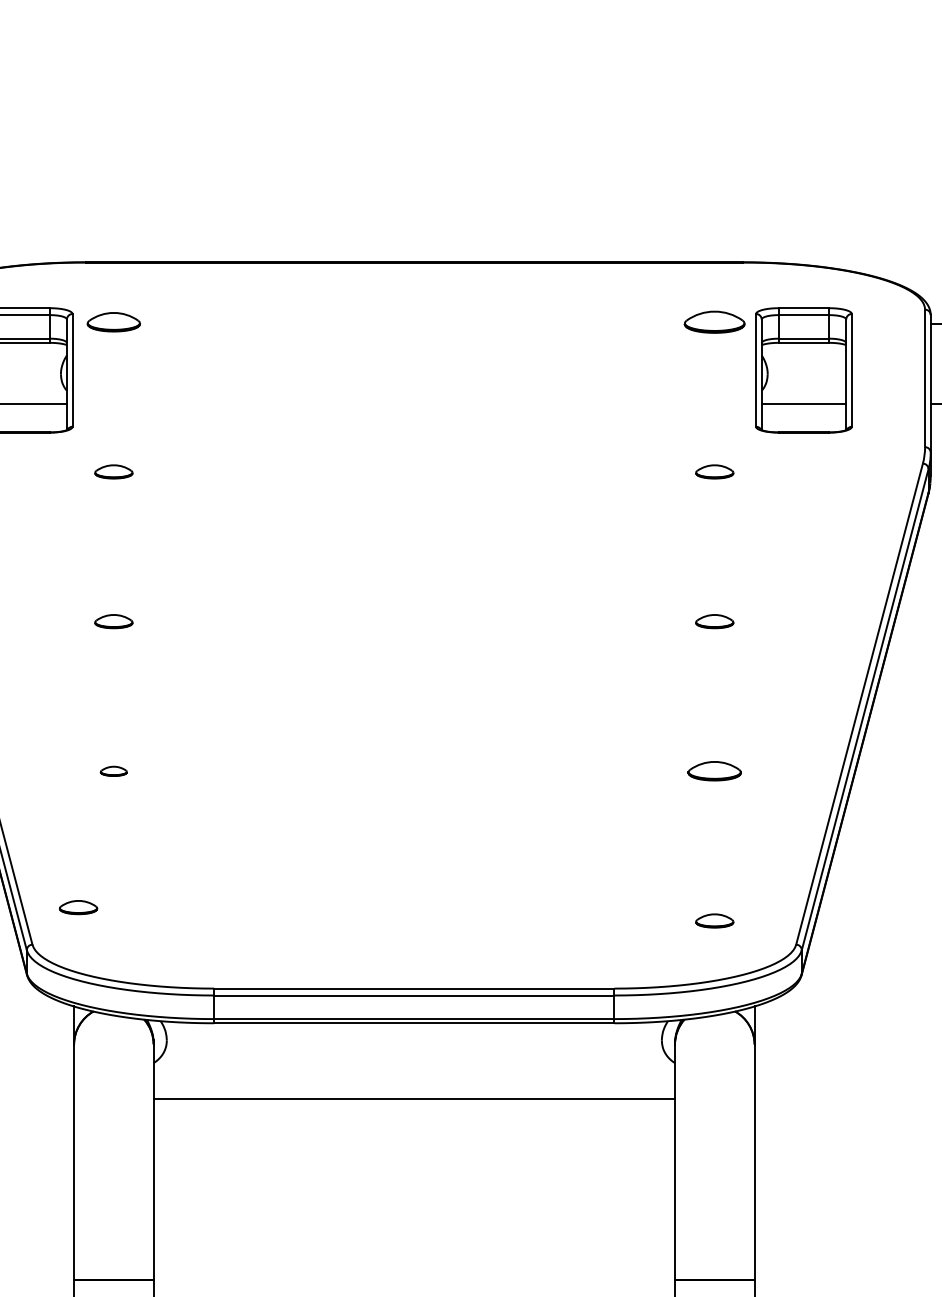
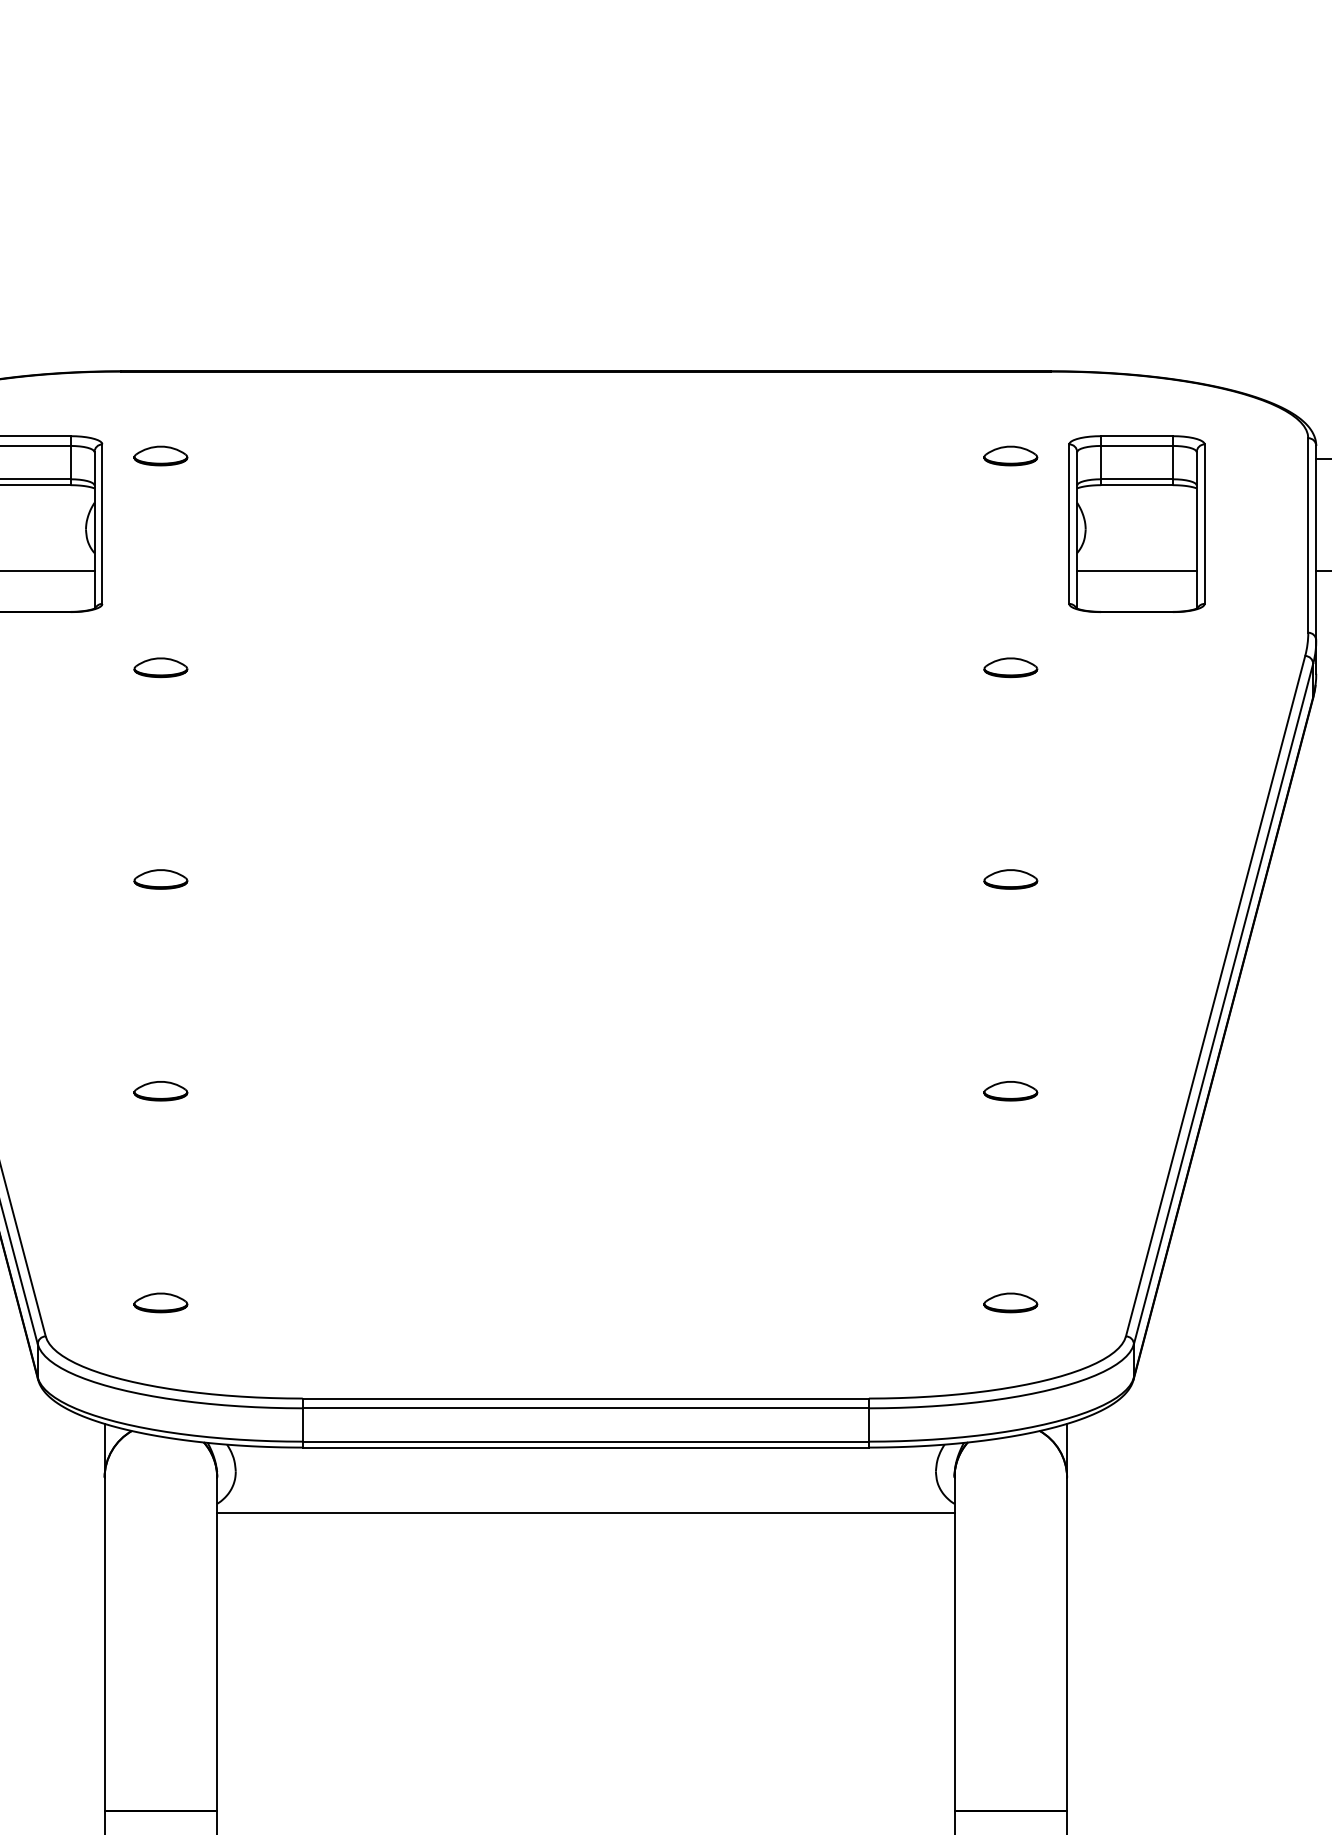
part: (113, 321) -> (160, 455), size x0.71
part: (714, 321) -> (1010, 455), size x0.62
part: (113, 771) -> (160, 1091), size x1.43
part: (714, 771) -> (1010, 1091), size x0.71
part: (78, 907) -> (160, 1302), moved
line: (414, 1099) -> (585, 1513), moved

